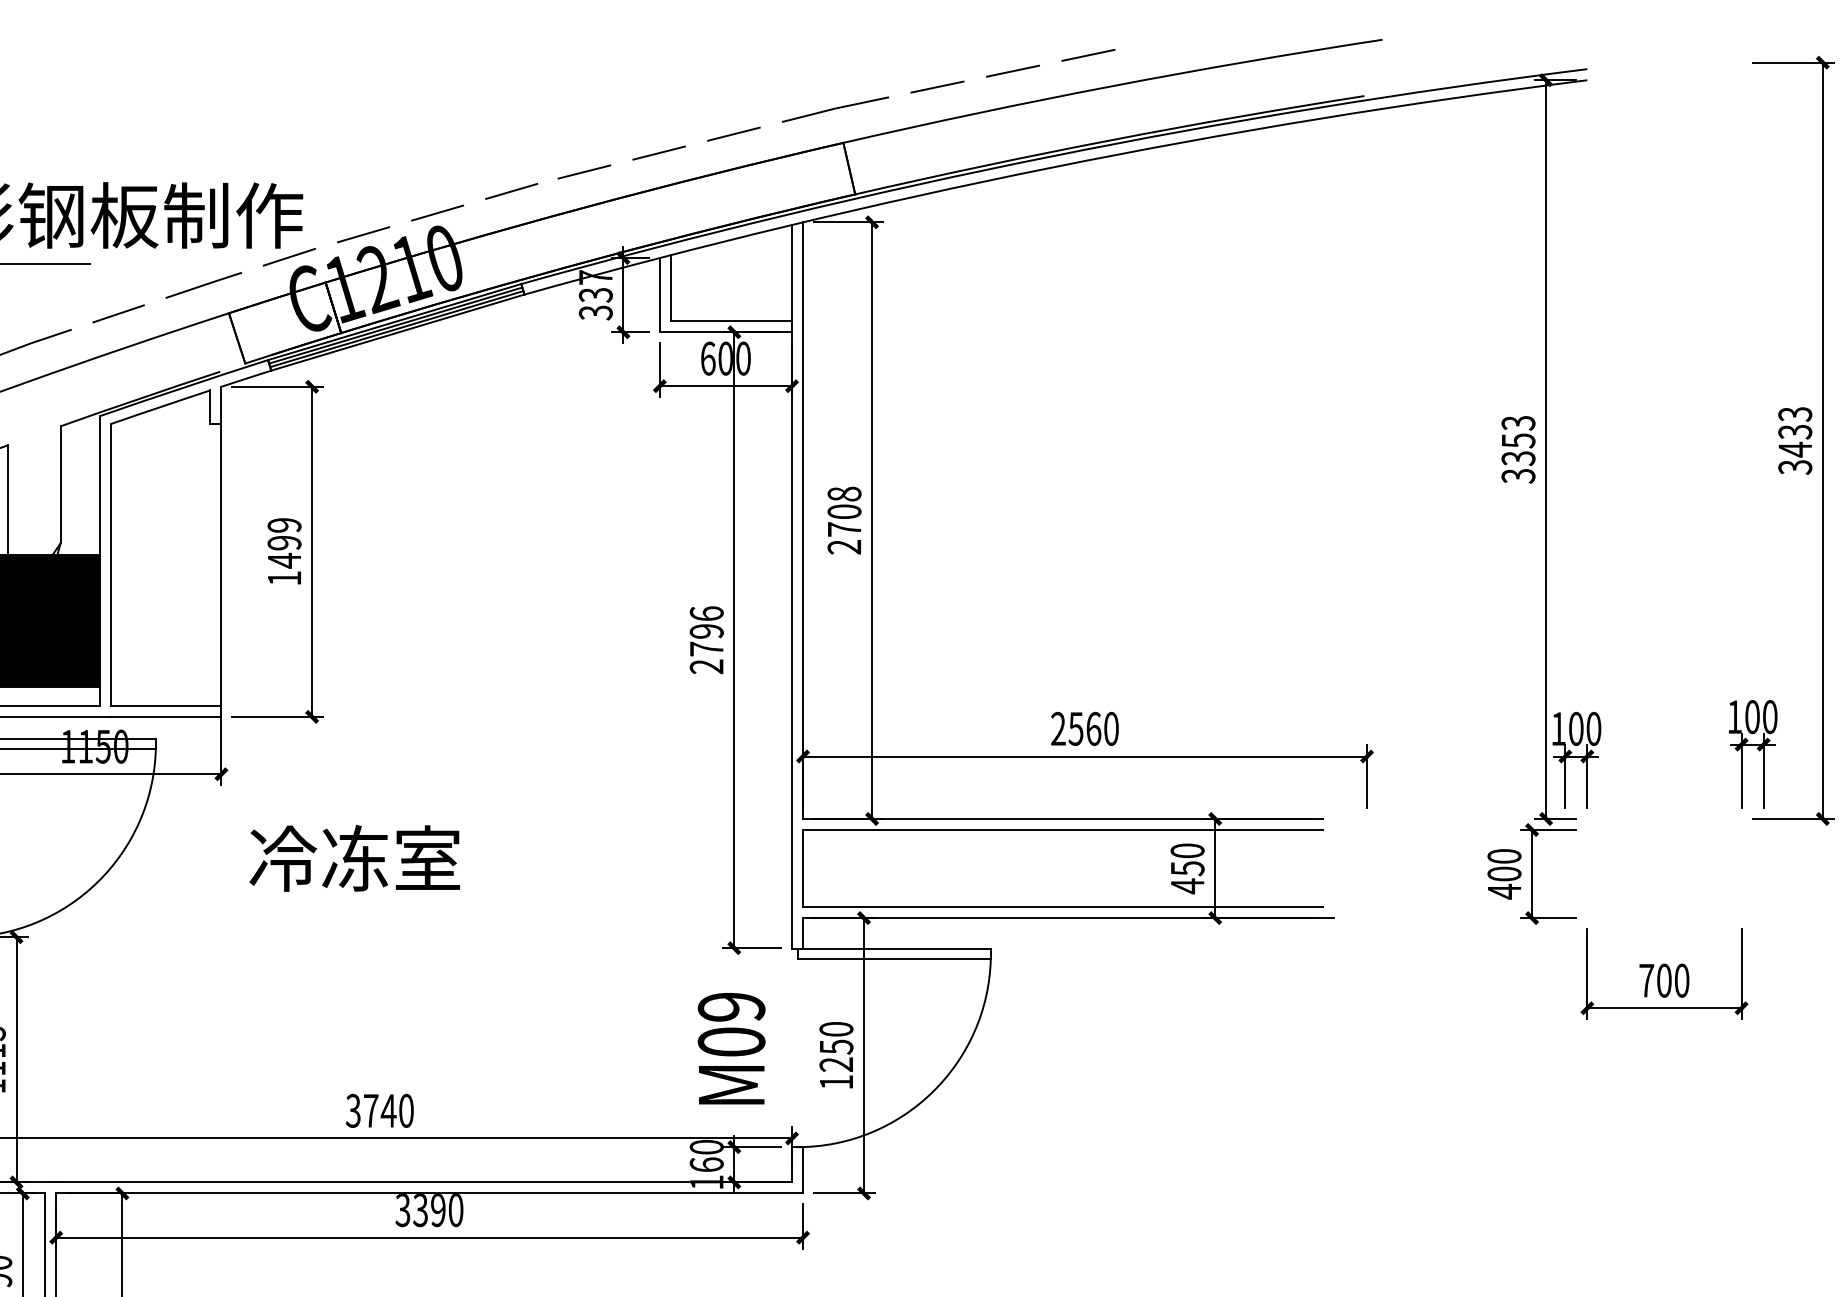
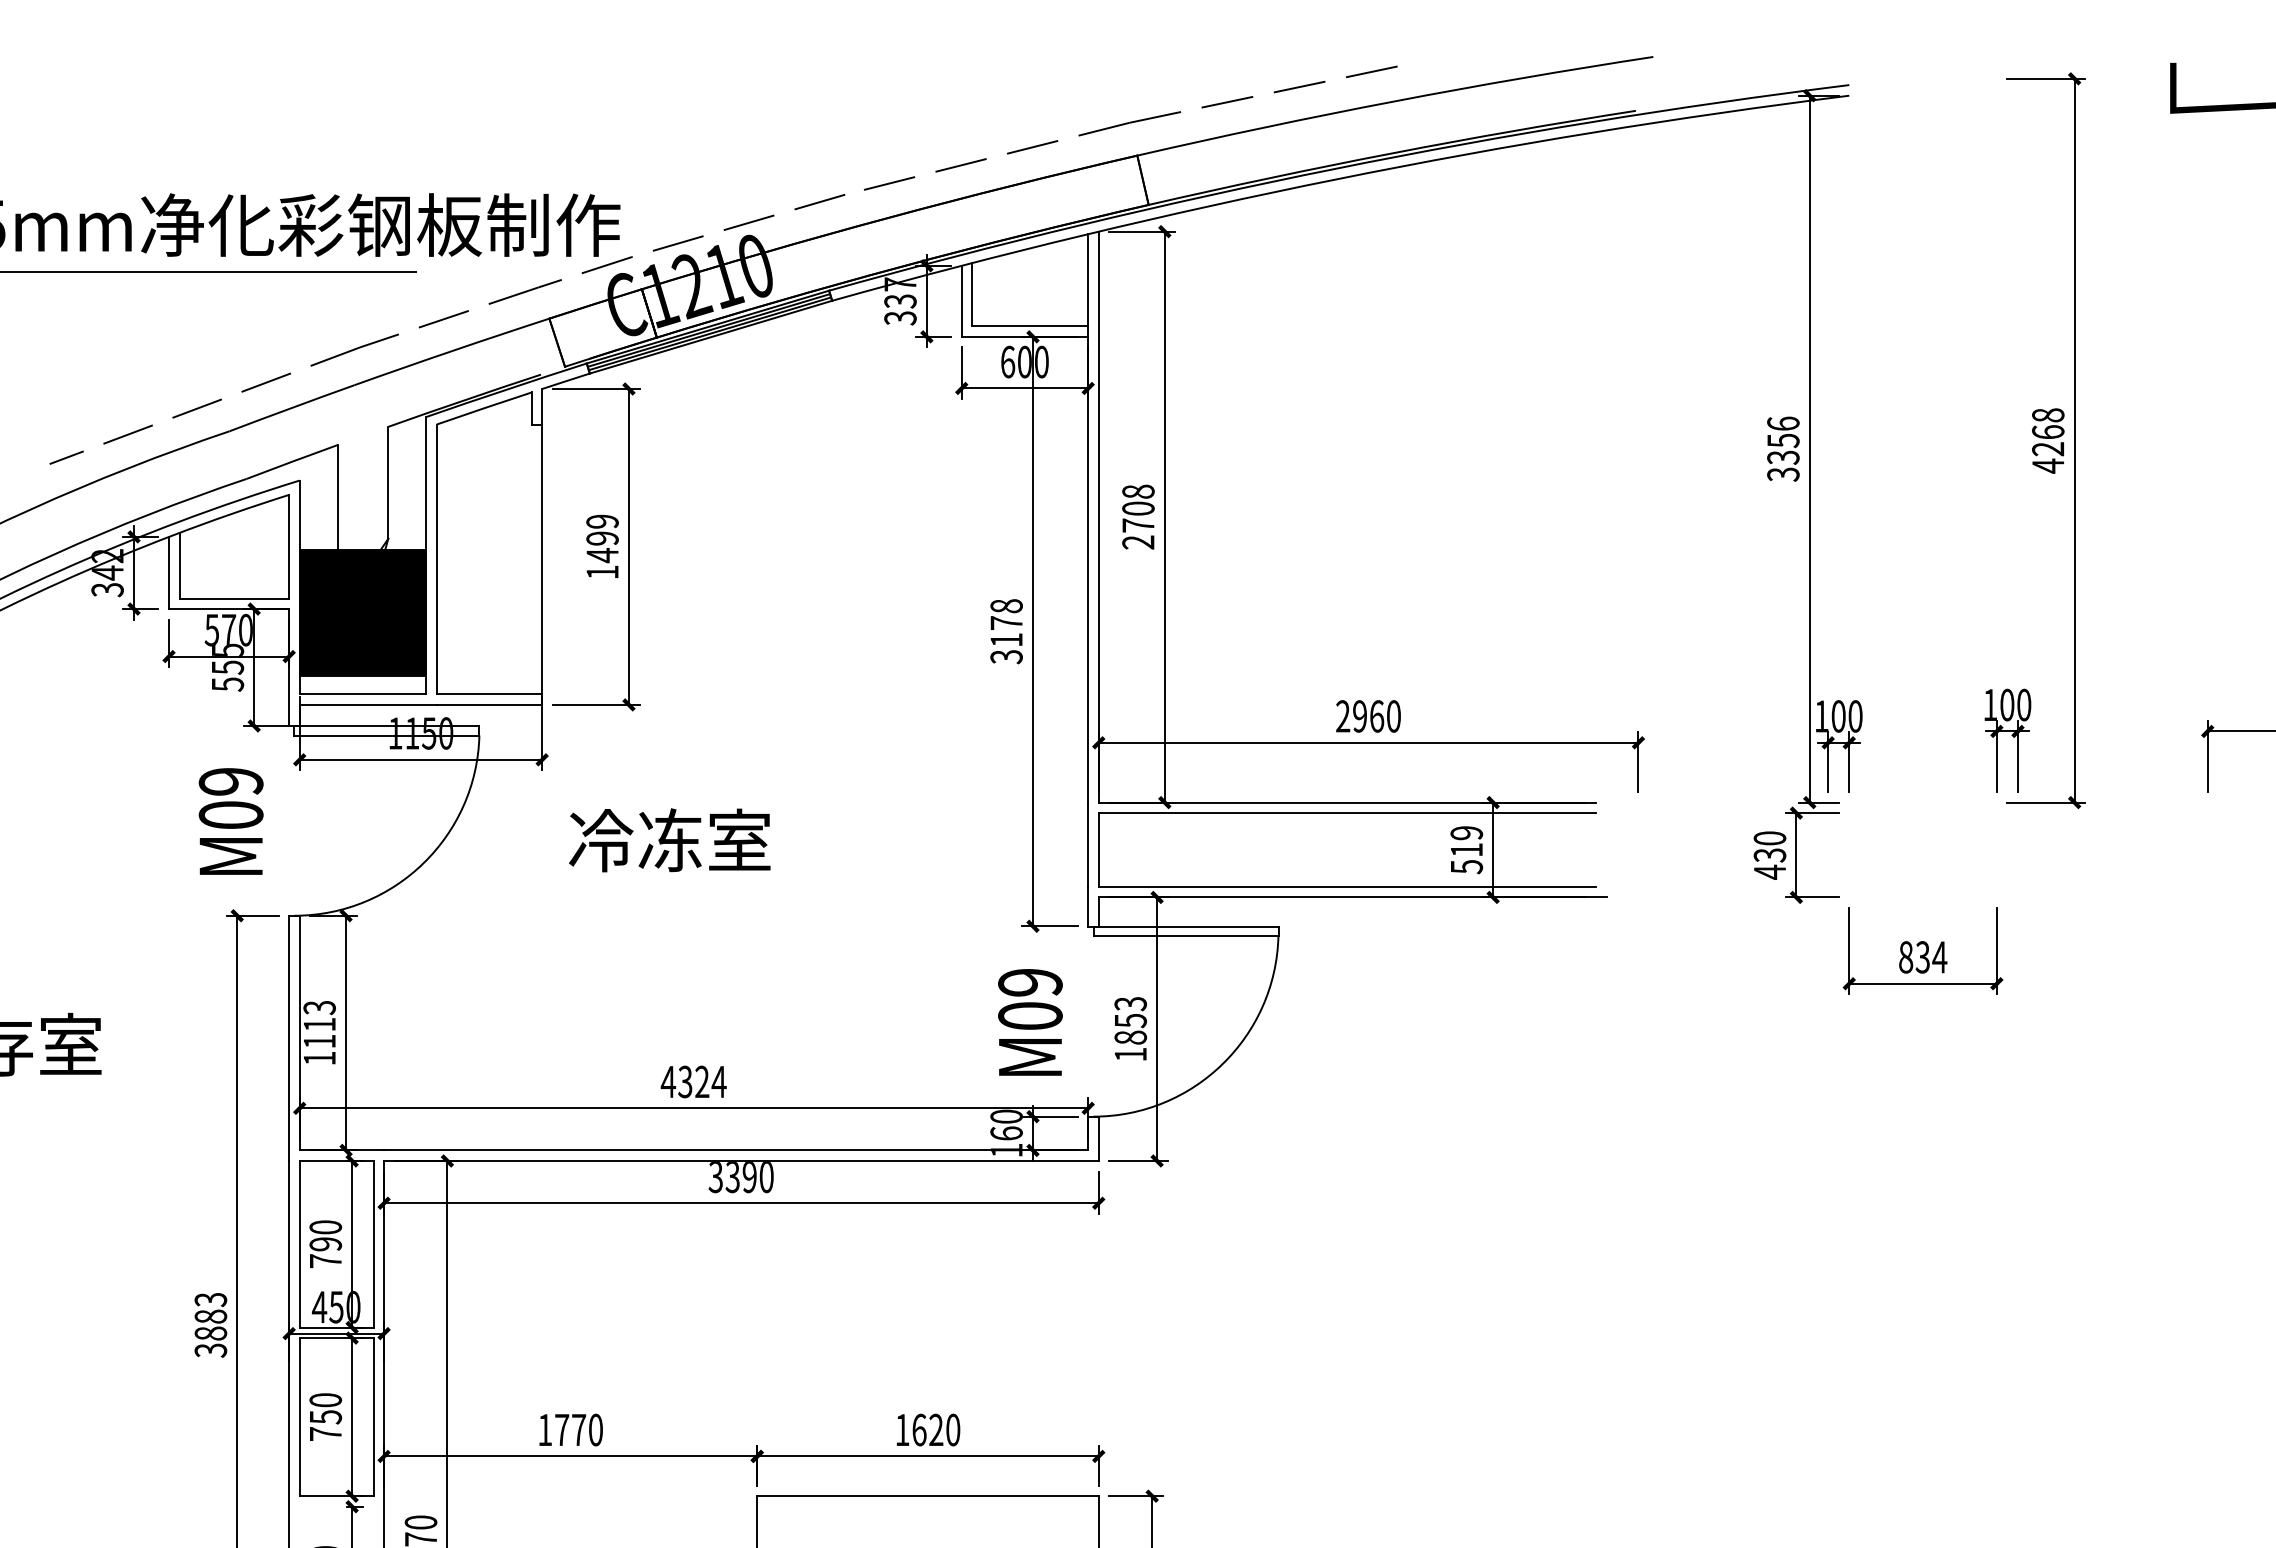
text: (1518, 422) -> (1783, 423), 3353 -> 3356
text: (1795, 440) -> (2048, 440), 3433 -> 4268
text: (706, 640) -> (1006, 631), 2796 -> 3178
text: (1075, 728) -> (1359, 716), 2560 -> 2960
text: (1187, 869) -> (1466, 850), 450 -> 519
text: (1503, 874) -> (1769, 855), 400 -> 430
text: (1664, 980) -> (1923, 957), 700 -> 834
text: (836, 1046) -> (1130, 1020), 1250 -> 1853
text: (379, 1110) -> (693, 1081), 3740 -> 4324

